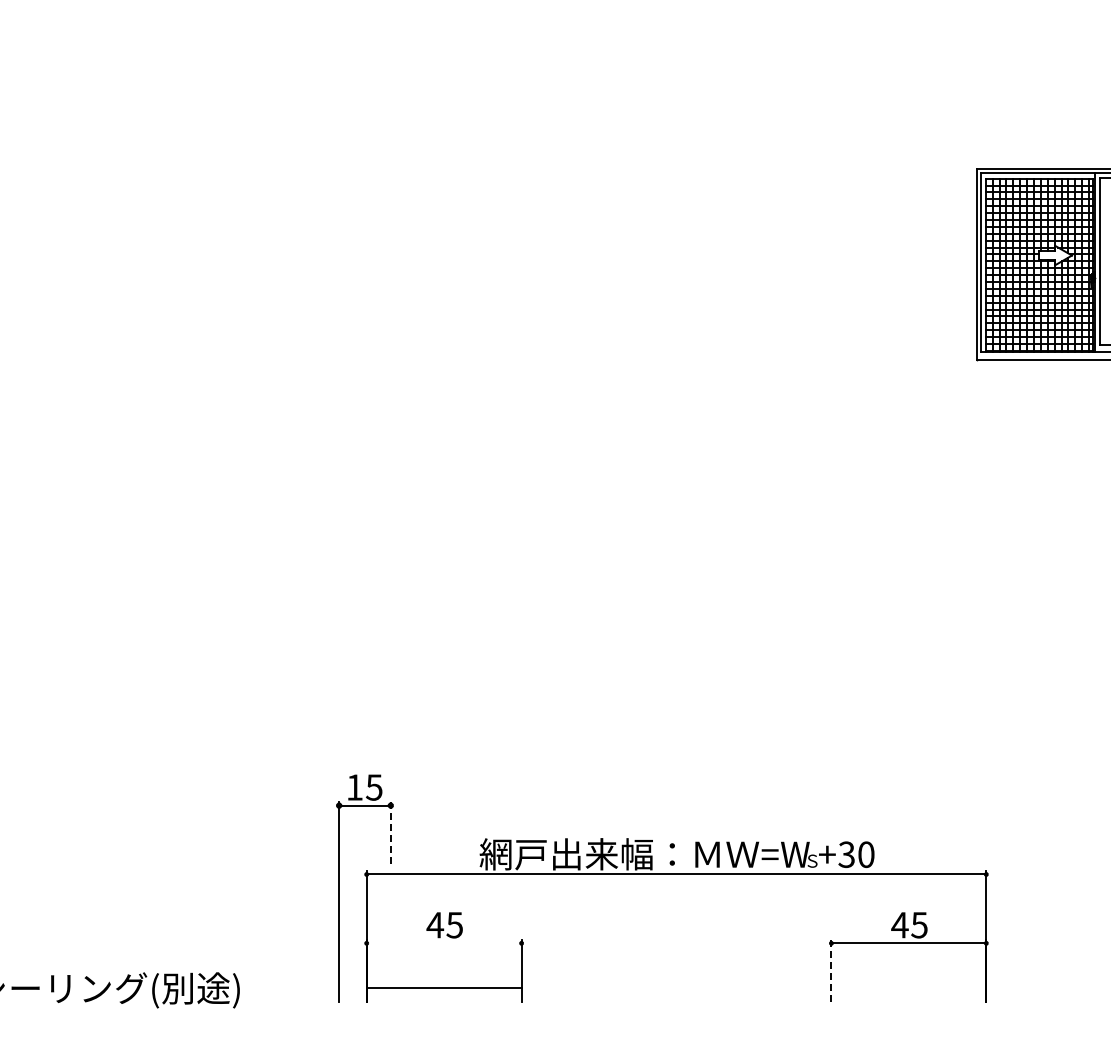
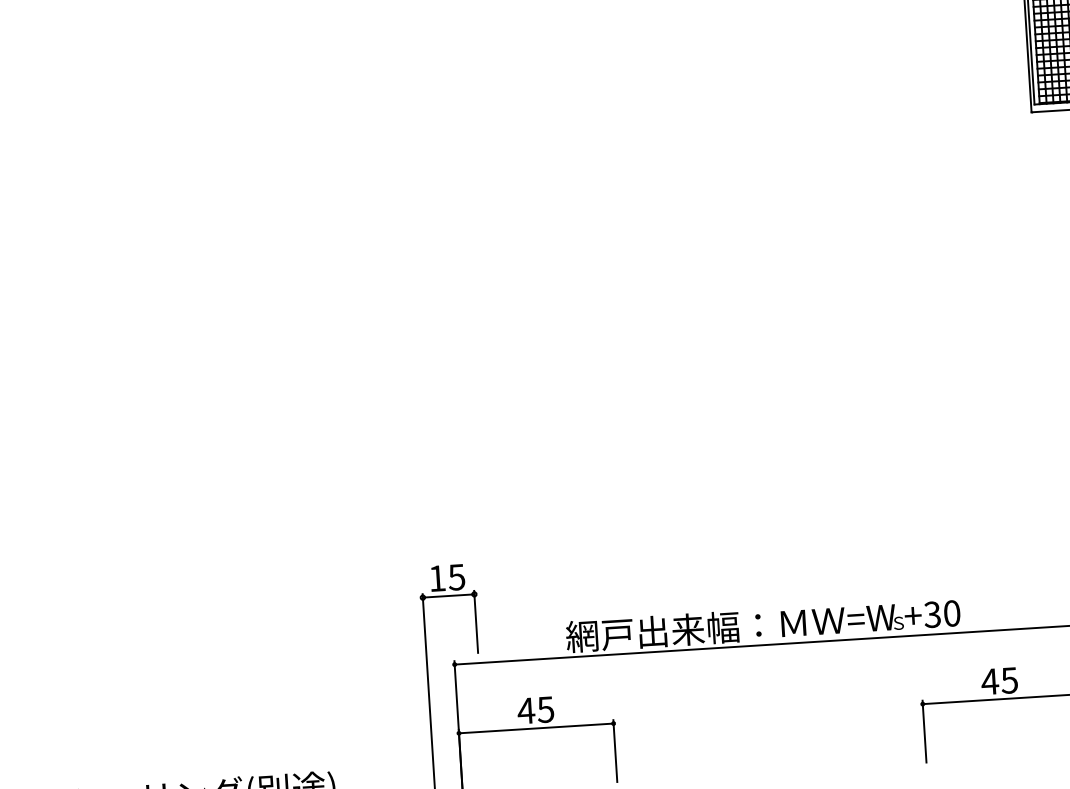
line: (390, 832) -> (475, 621), dashed -> solid
line: (831, 970) -> (924, 731), dashed -> solid
line: (443, 988) -> (535, 728), moved

